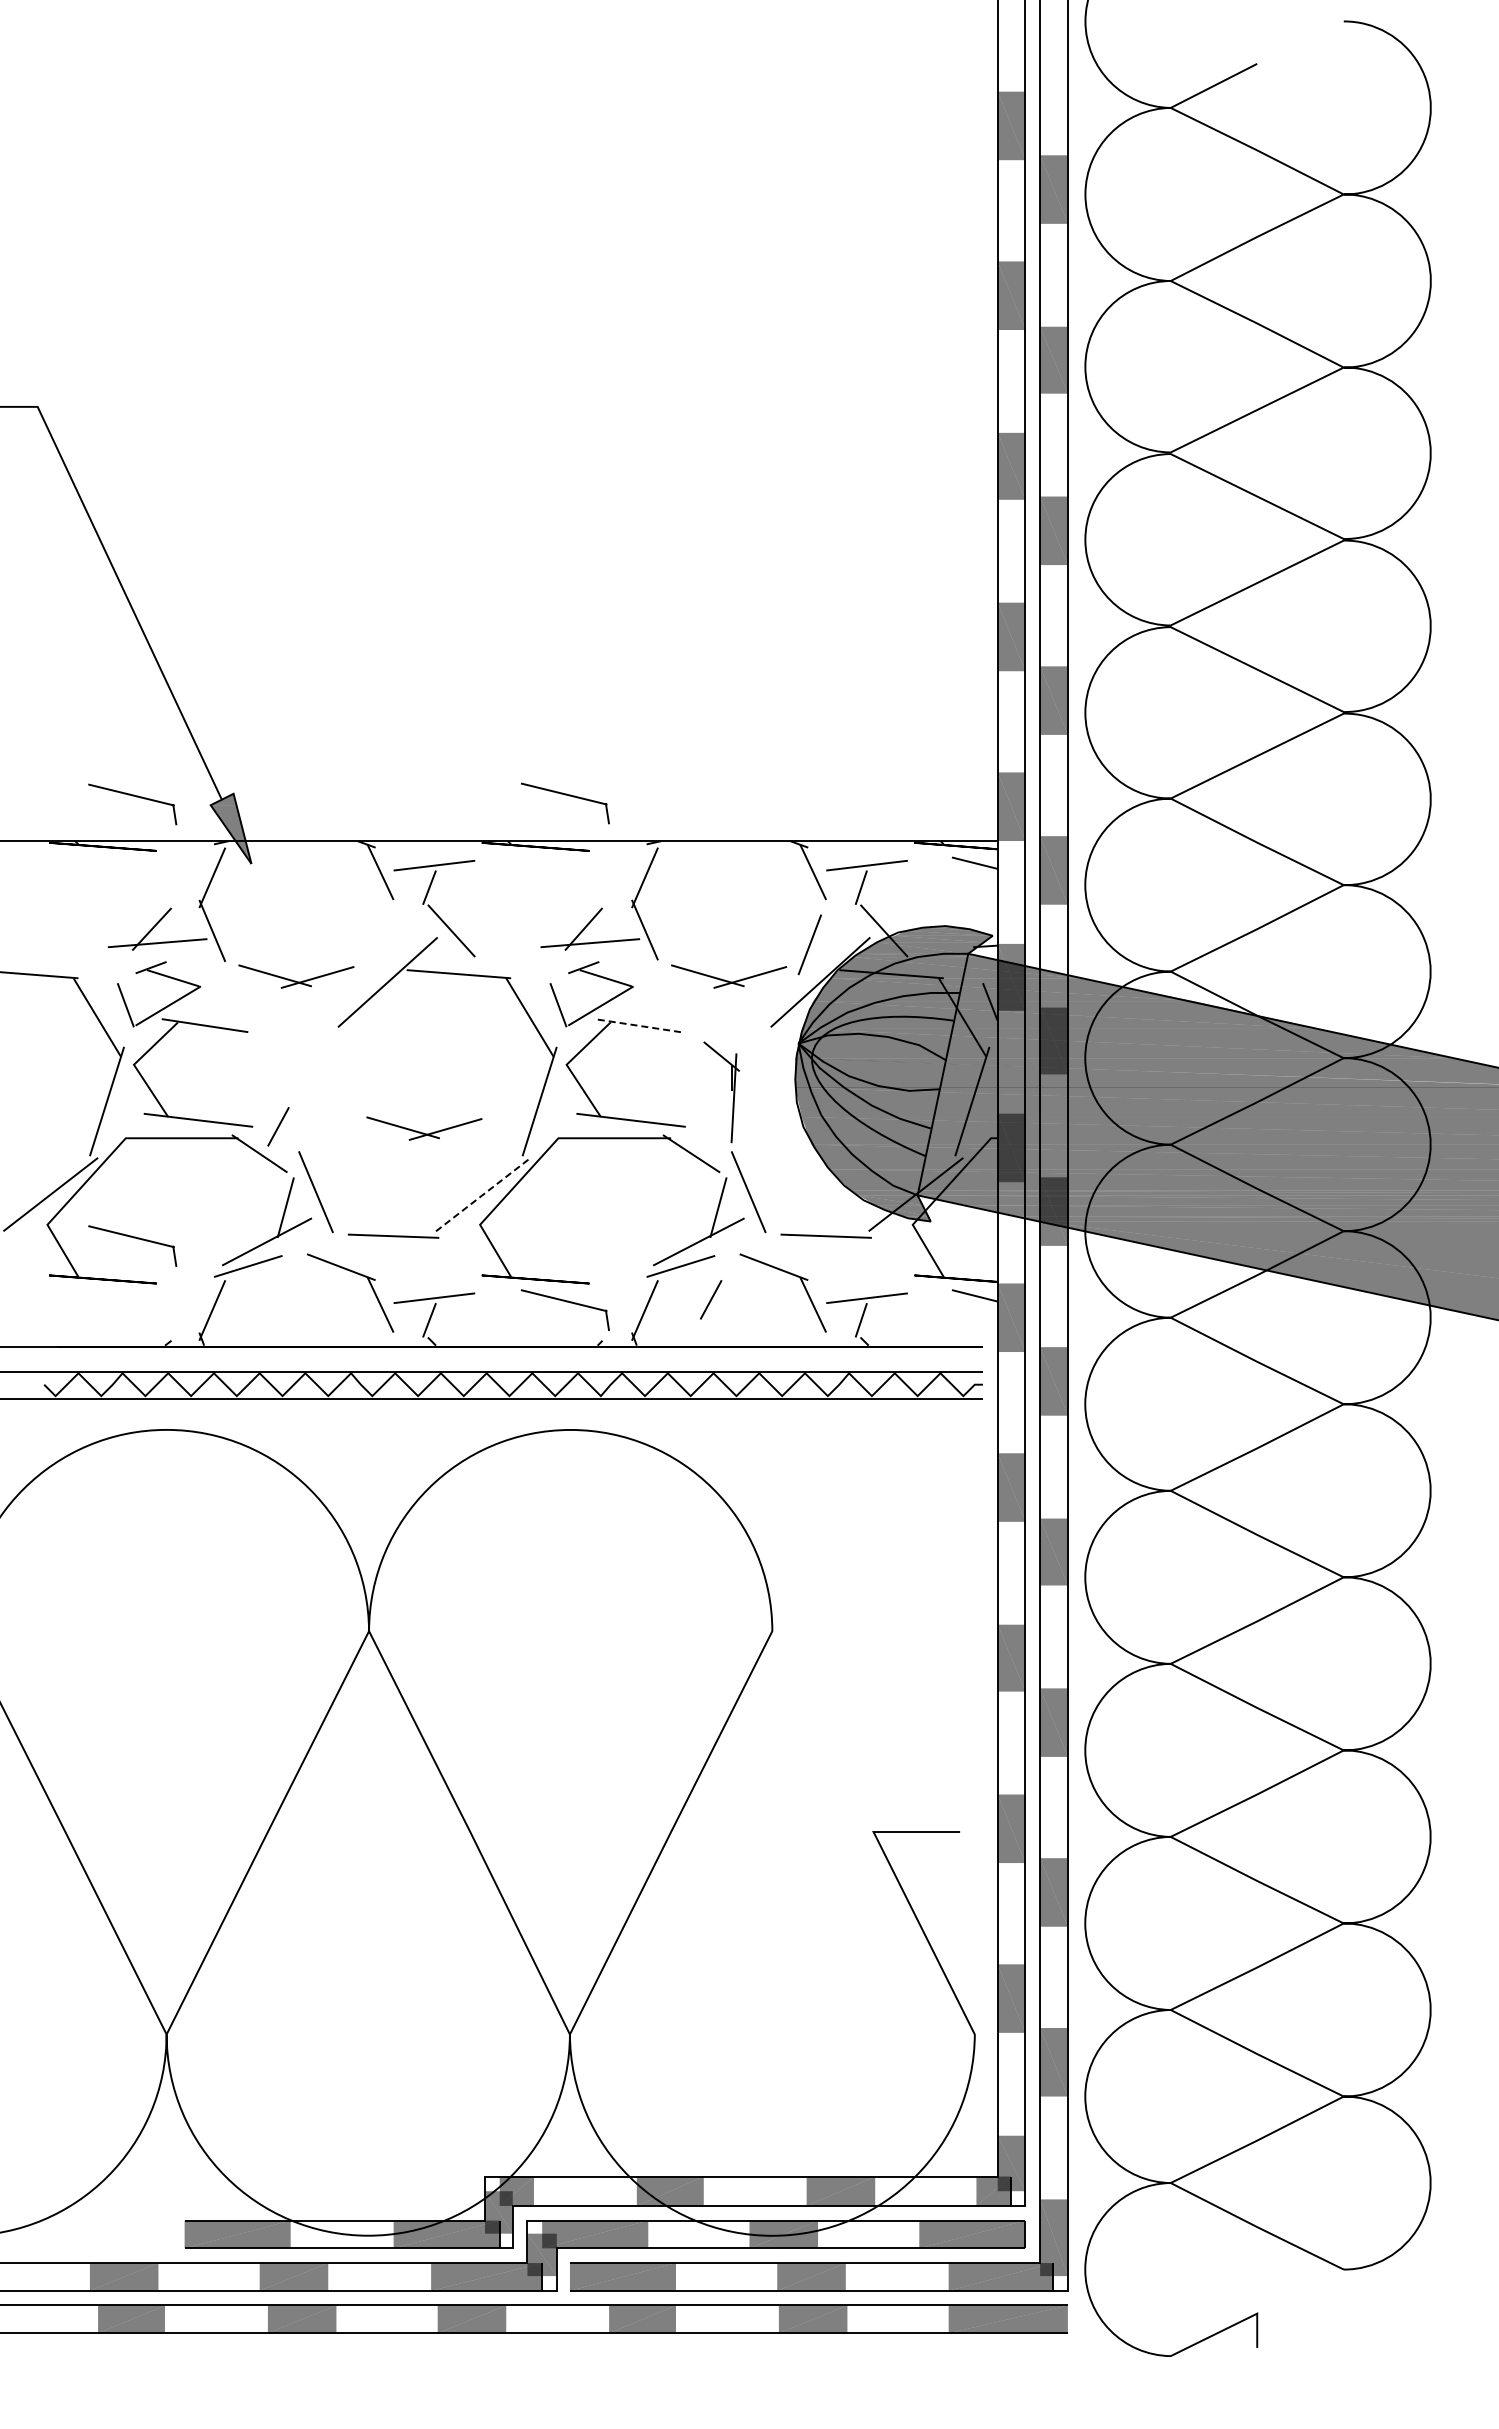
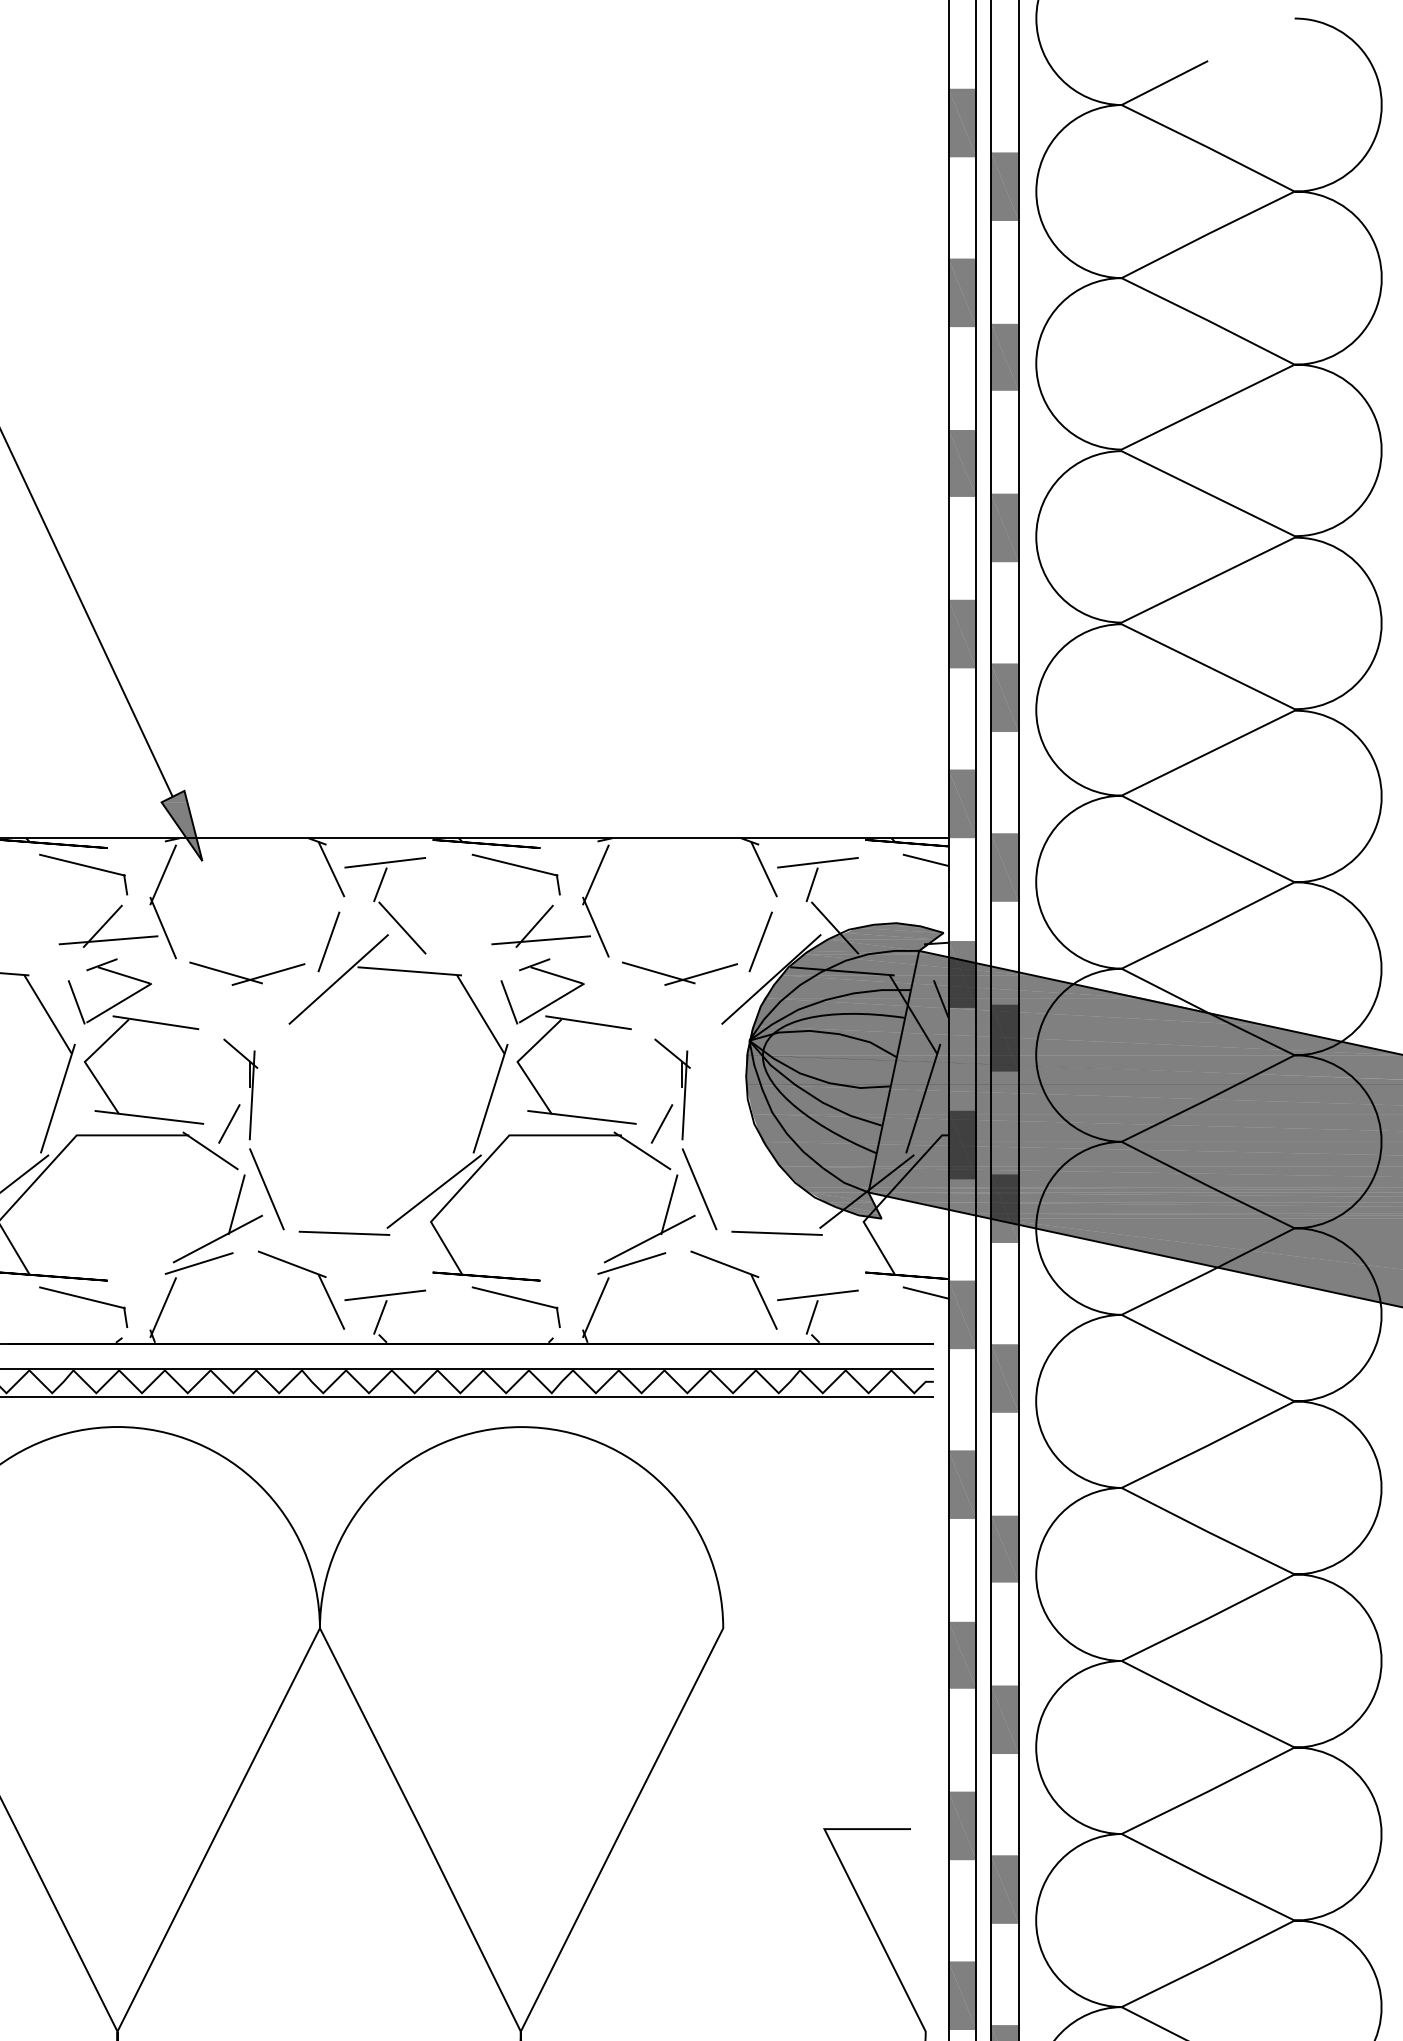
part: (565, 795) -> (516, 866), moved
part: (132, 796) -> (83, 866), moved
line: (377, 944) -> (328, 941), added
line: (637, 1025) -> (588, 1022), dashed -> solid
part: (298, 1090) -> (249, 1087), added
part: (424, 1128) -> (375, 1125), removed
line: (483, 1194) -> (434, 1191), dashed -> solid
part: (133, 1238) -> (84, 1299), moved
line: (711, 1299) -> (662, 1123), moved

